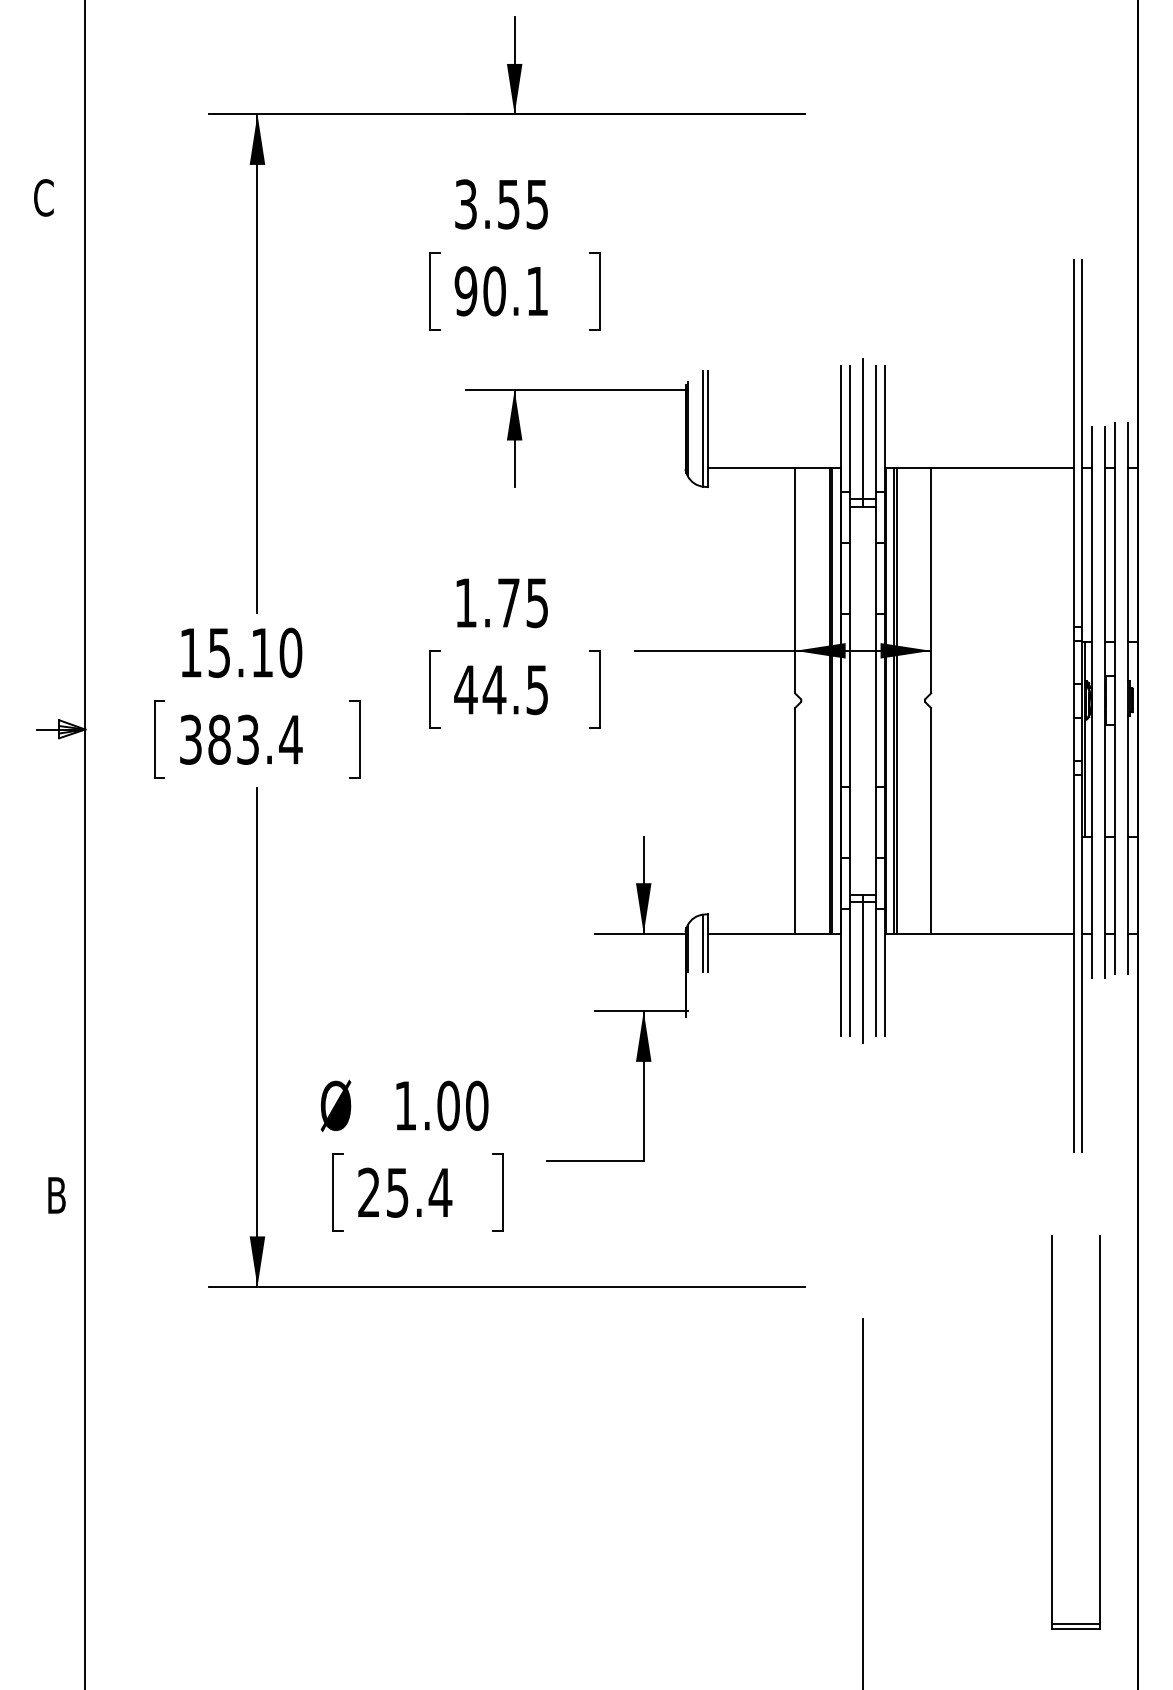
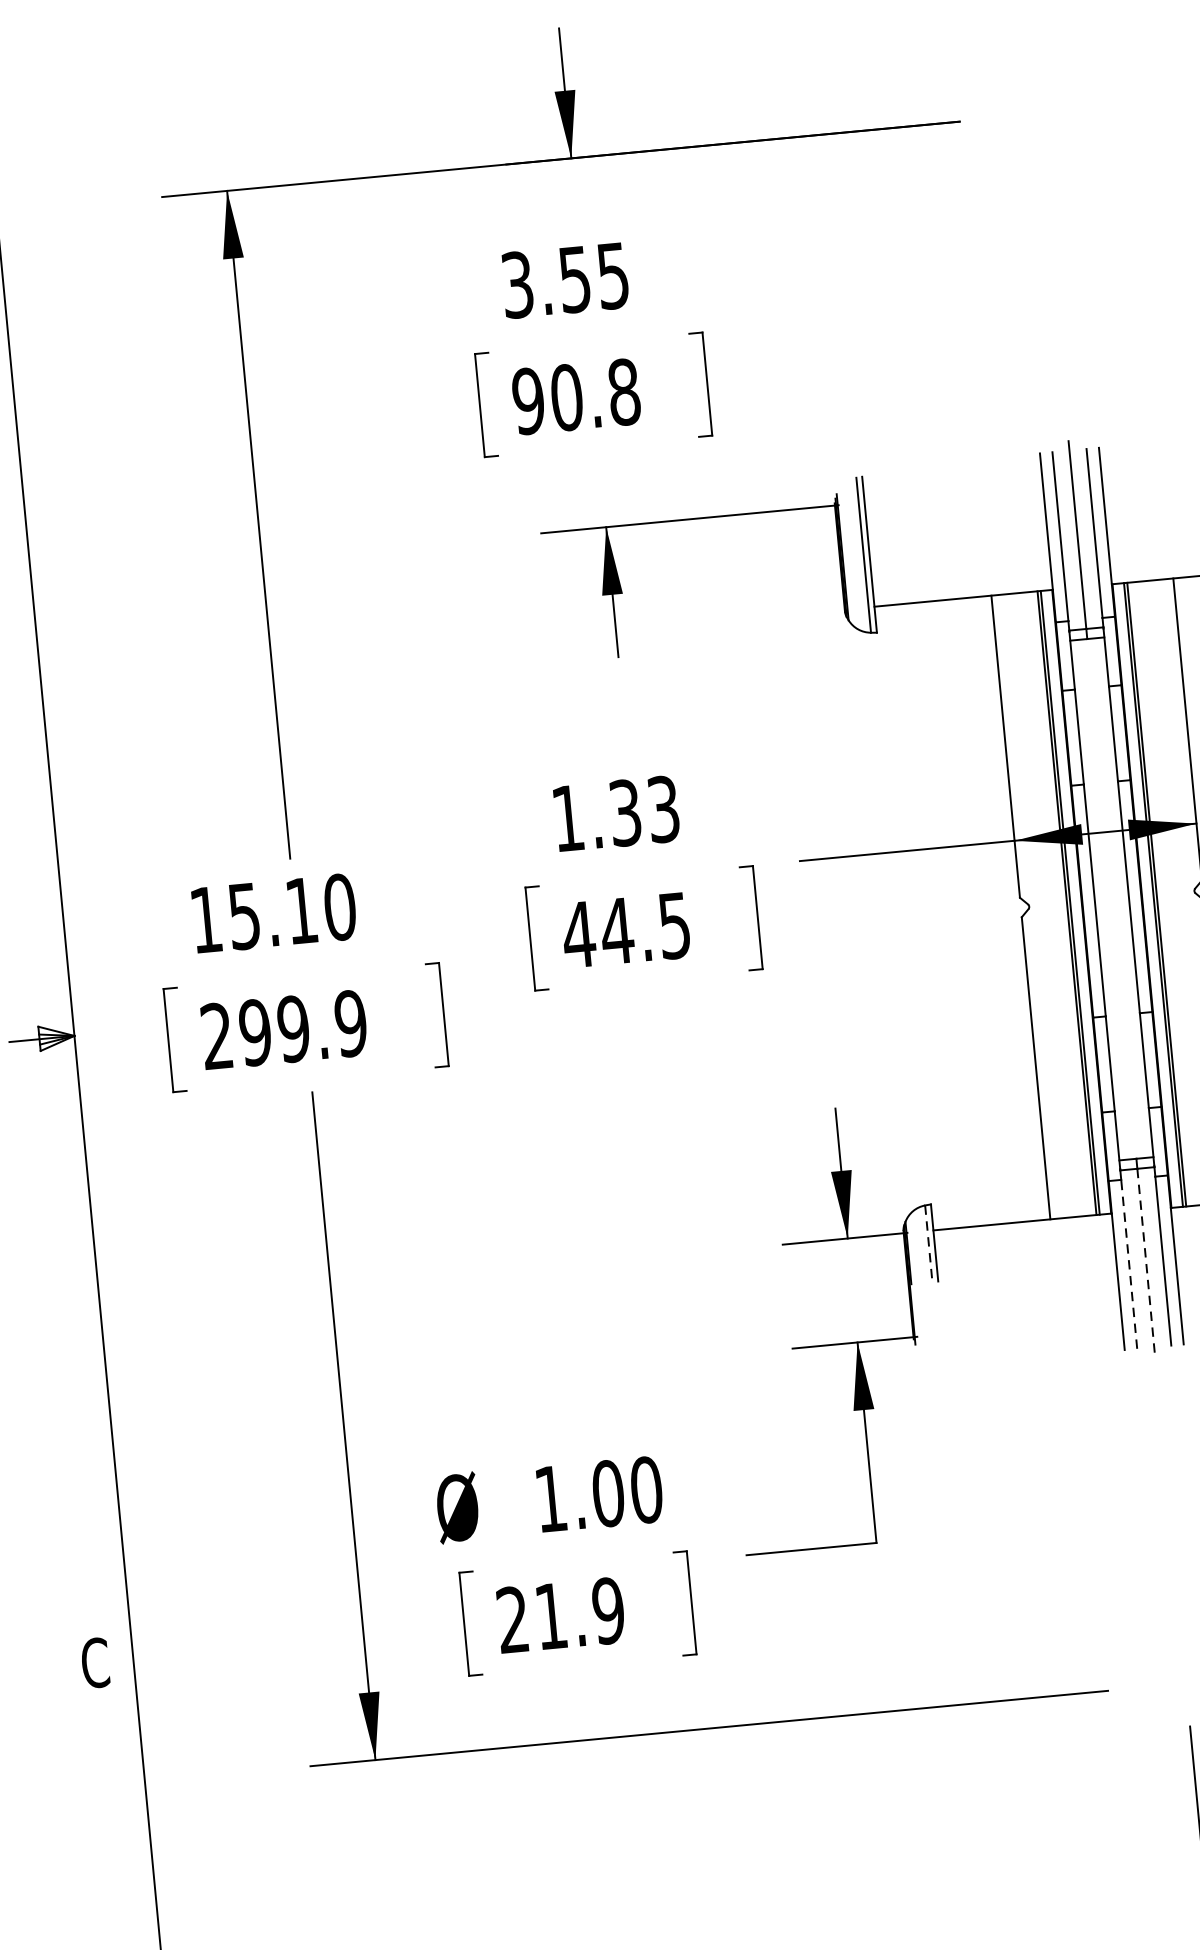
text: (537, 291) -> (624, 392), 90.1 -> 90.8
text: (523, 602) -> (644, 810), 1.75 -> 1.33
text: (241, 739) -> (284, 1029), 383.4 -> 299.9
line: (703, 943) -> (928, 1244), solid -> dashed
line: (850, 972) -> (1129, 1264), solid -> dashed
line: (863, 973) -> (1146, 1263), solid -> dashed
text: (419, 1192) -> (580, 1613), 25.4 -> 21.9
text: (56, 1195) -> (94, 1663), B -> C

